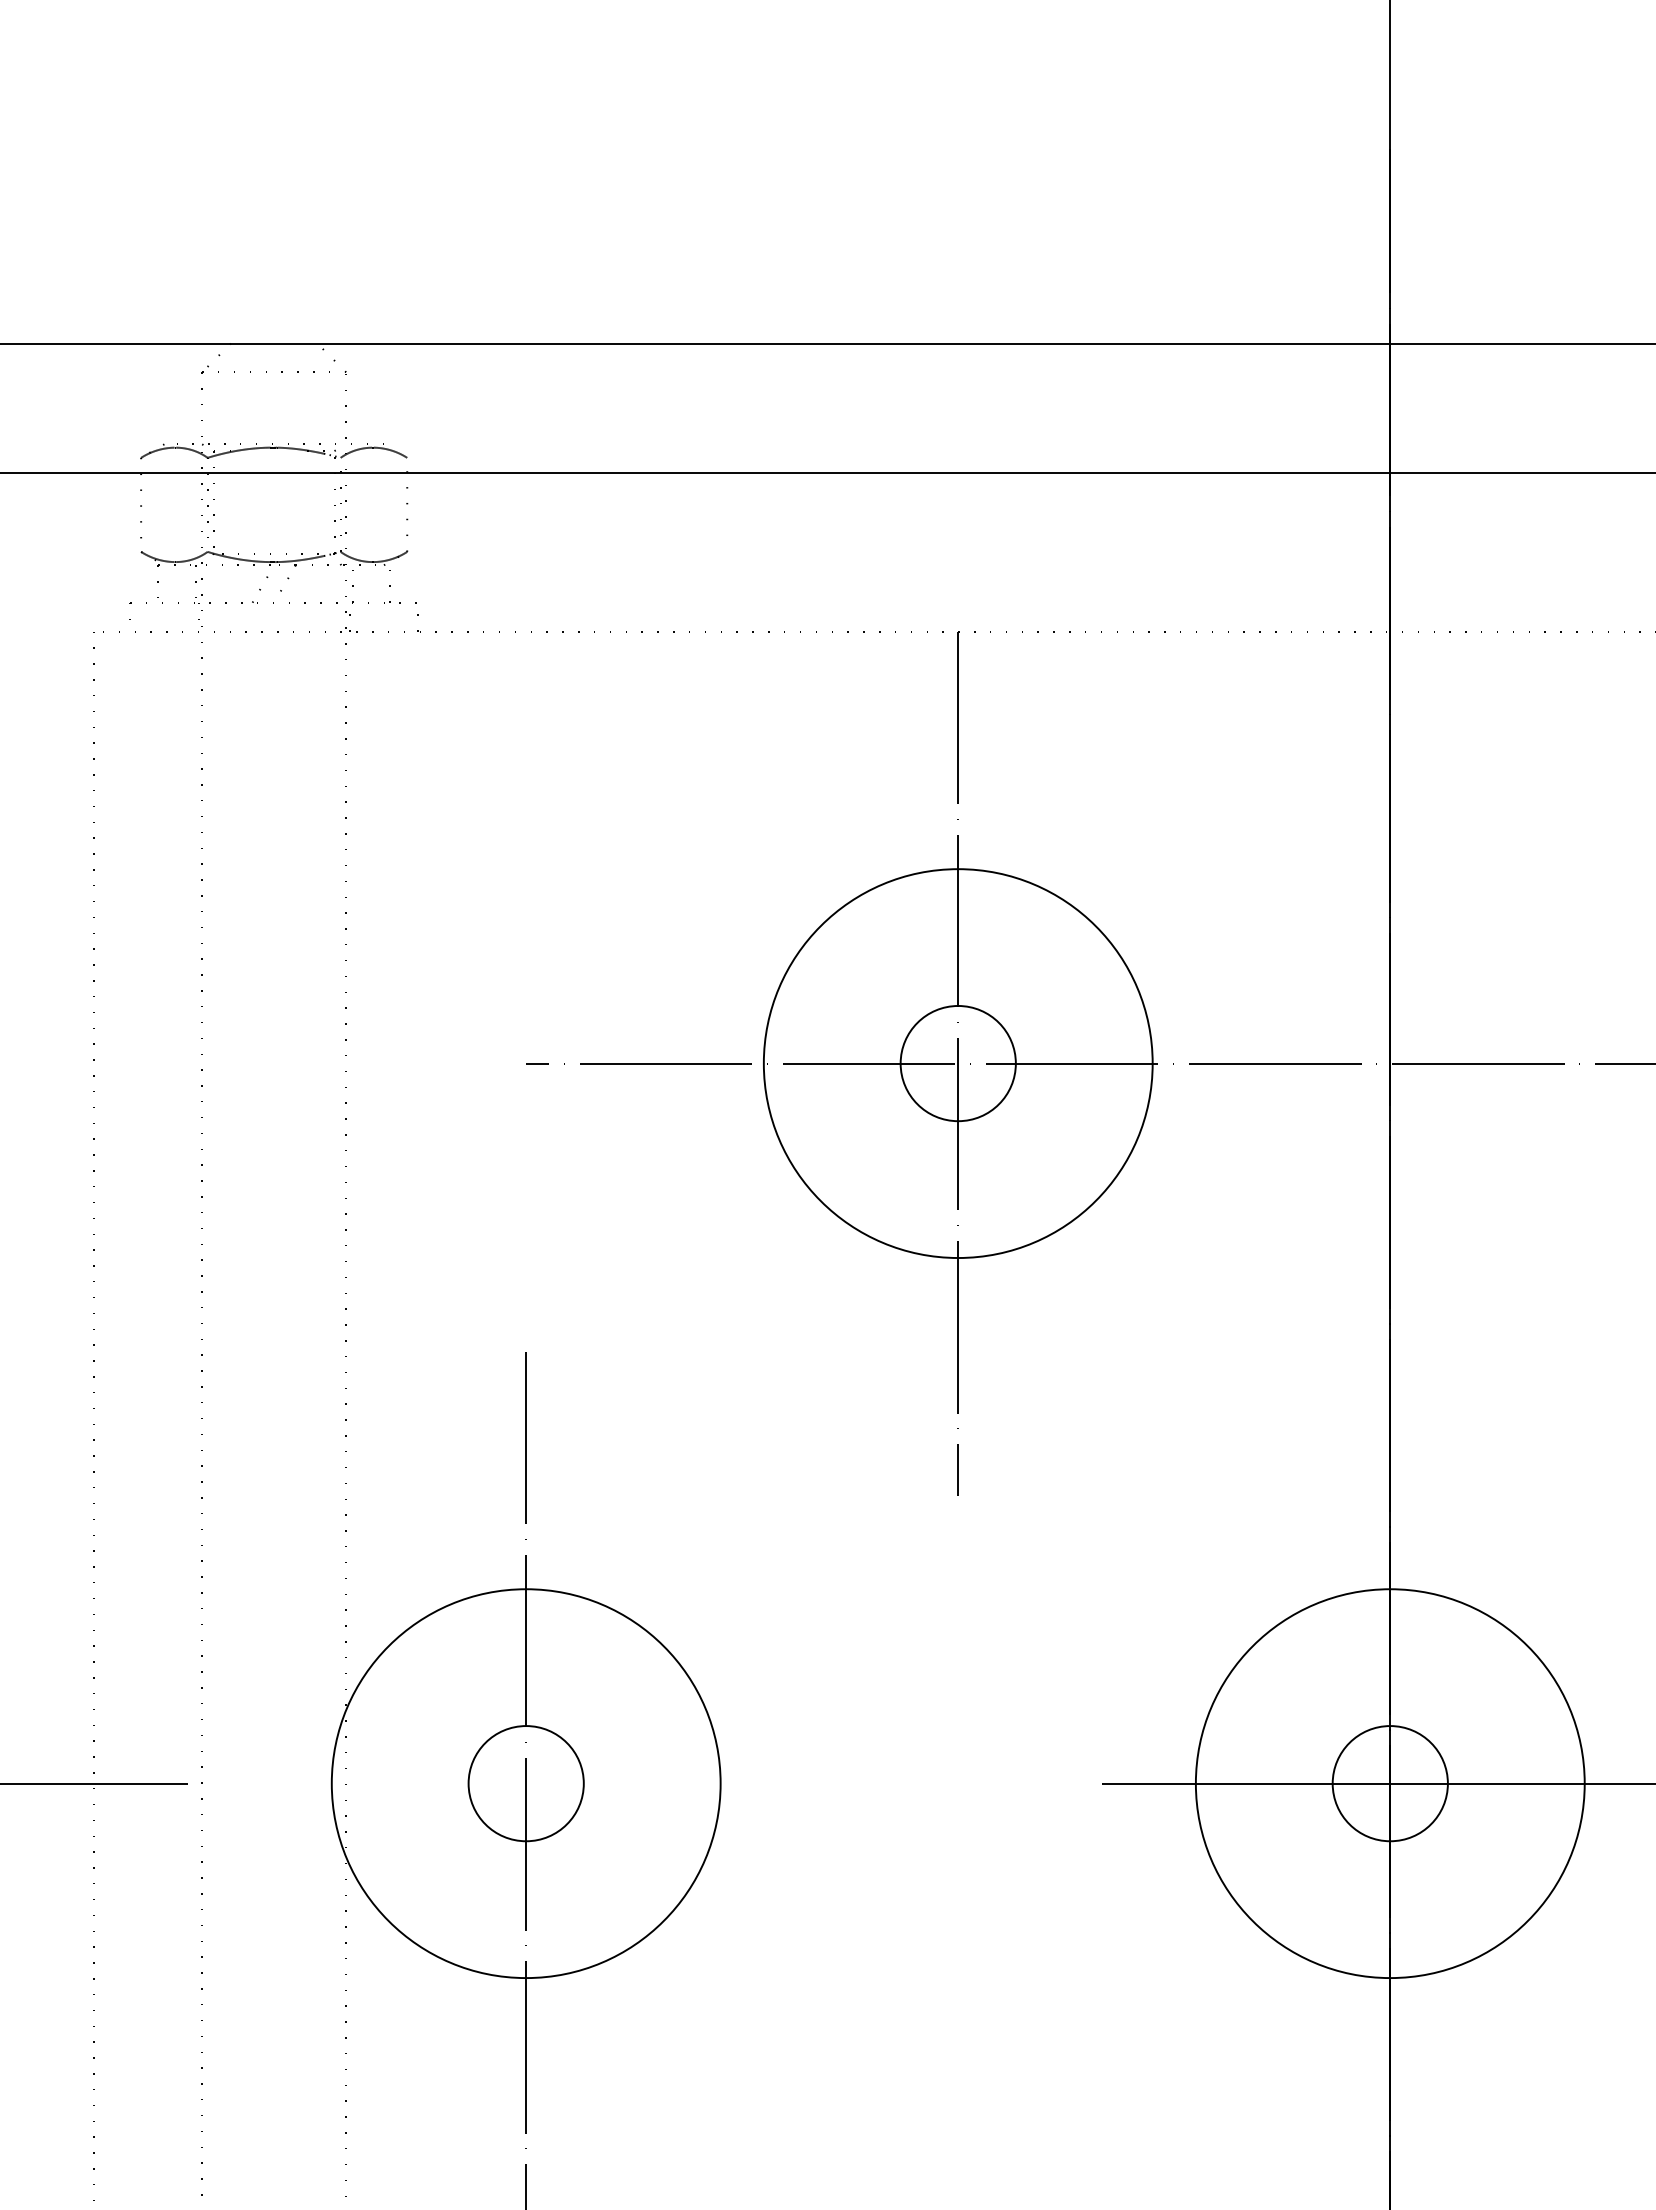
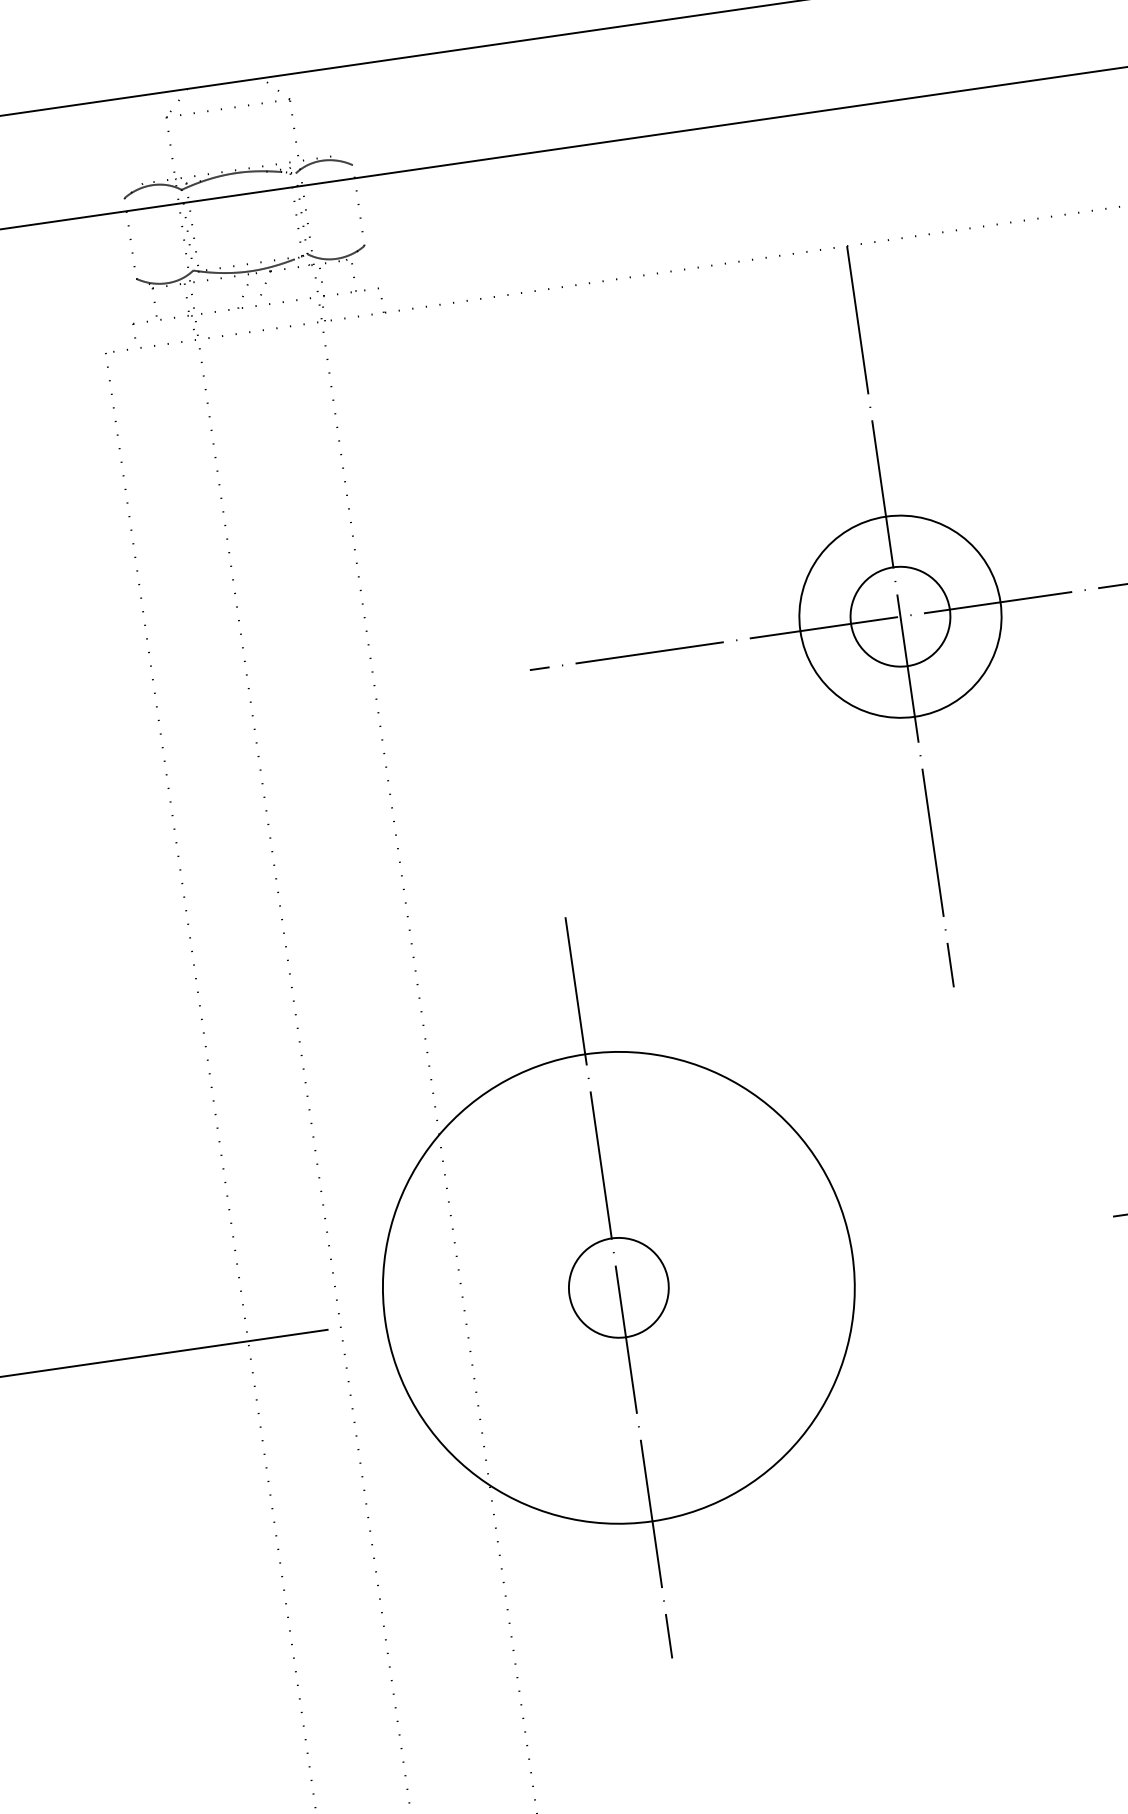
circle: (957, 1063) -> (899, 616), size x0.6
circle: (525, 1783) -> (618, 1287), size x1.4

